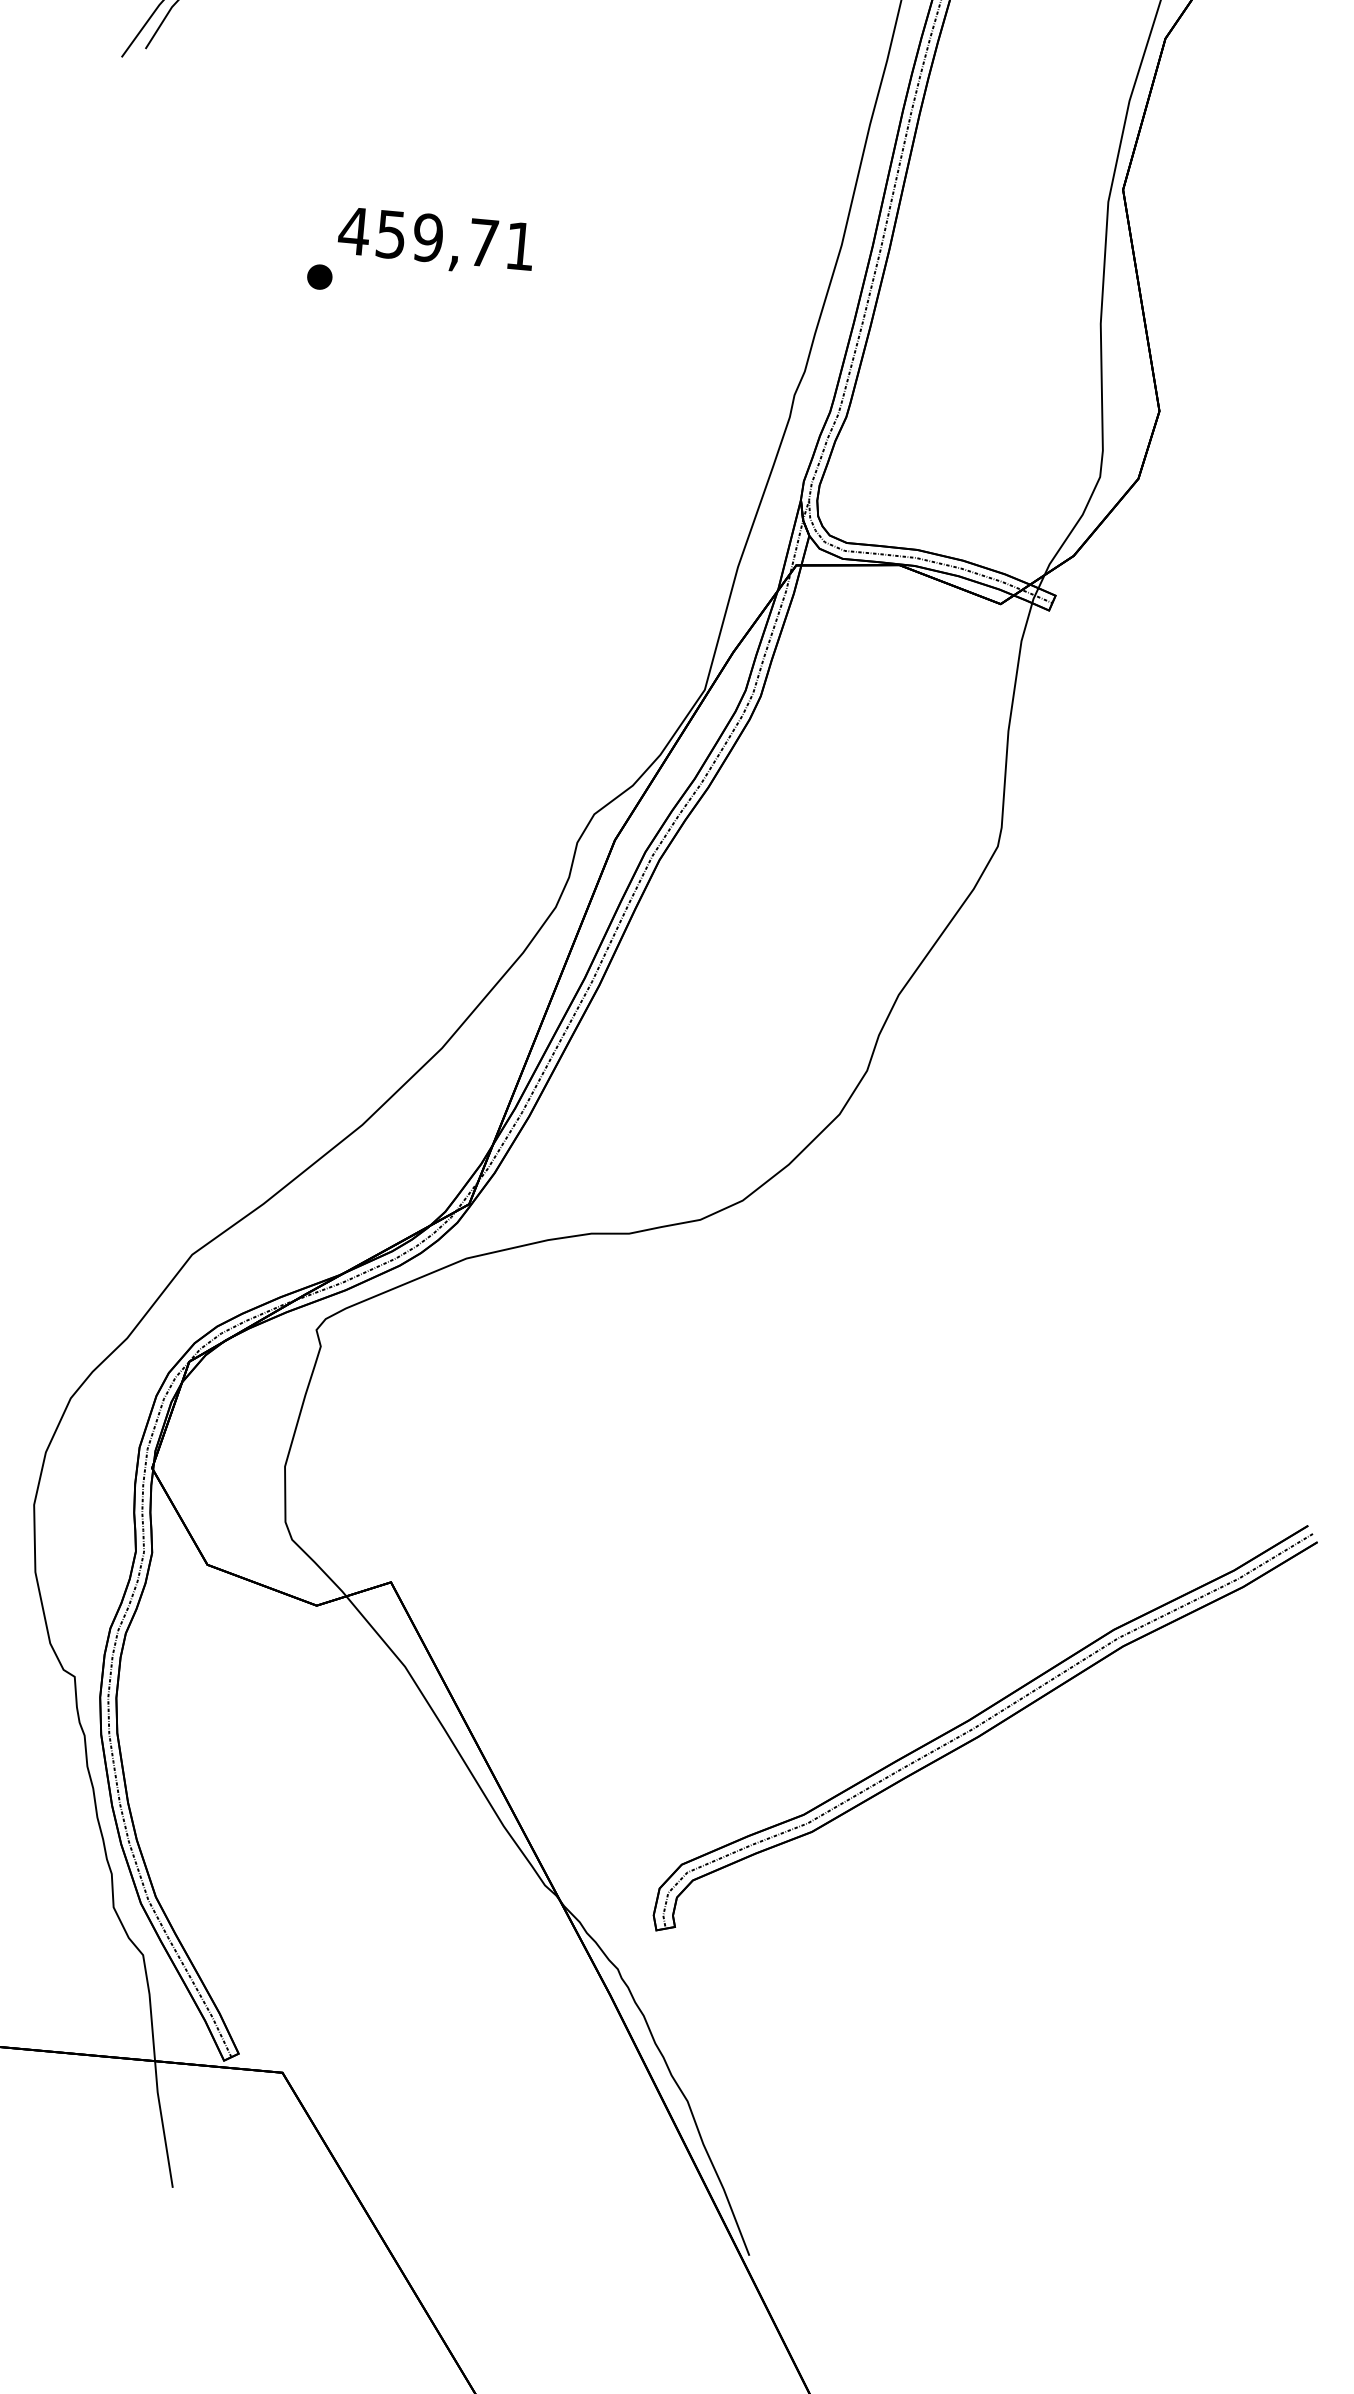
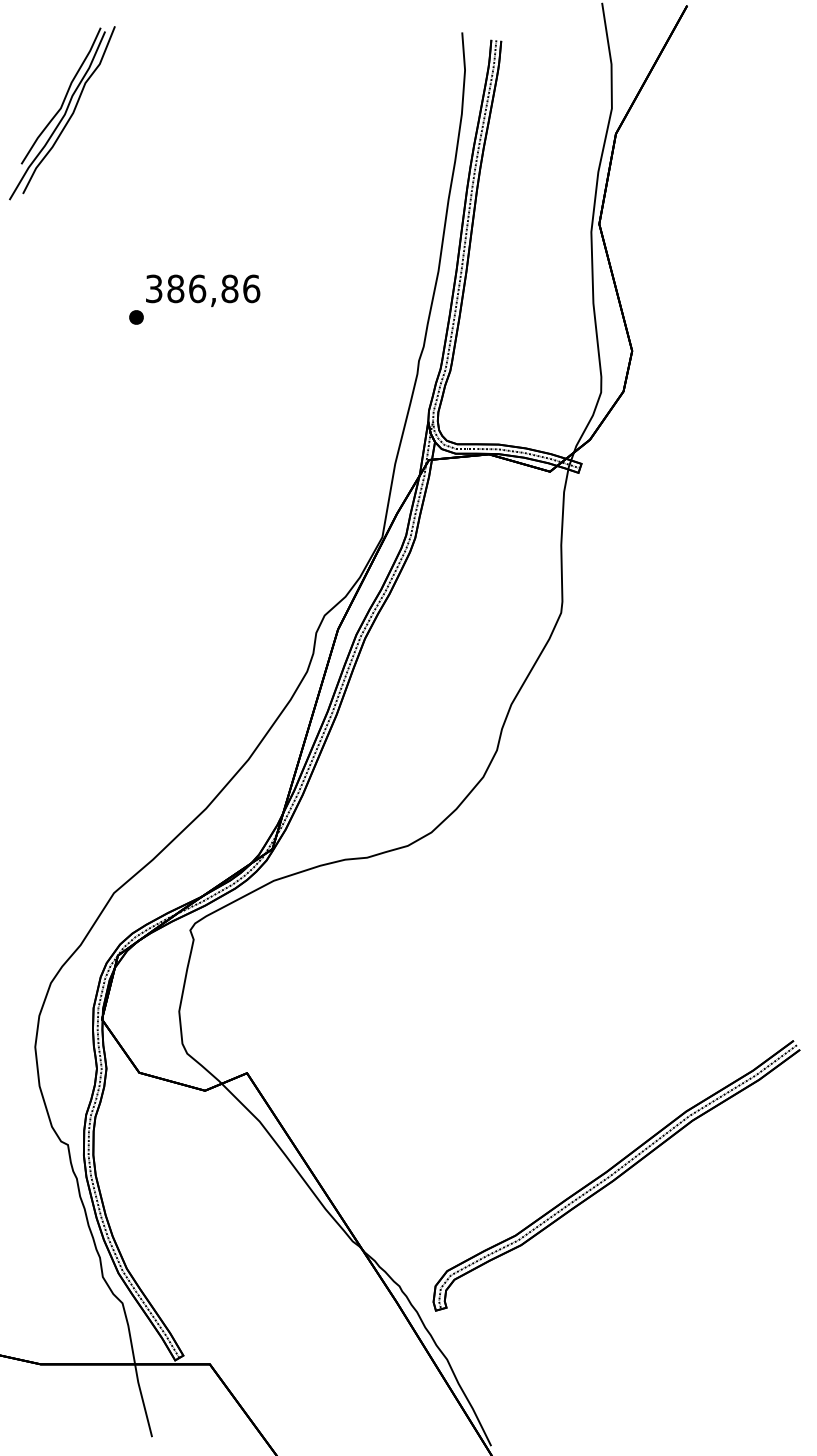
text: (436, 237) -> (202, 288), 459,71 -> 386,86
part: (985, 1727) -> (616, 1175), moved

